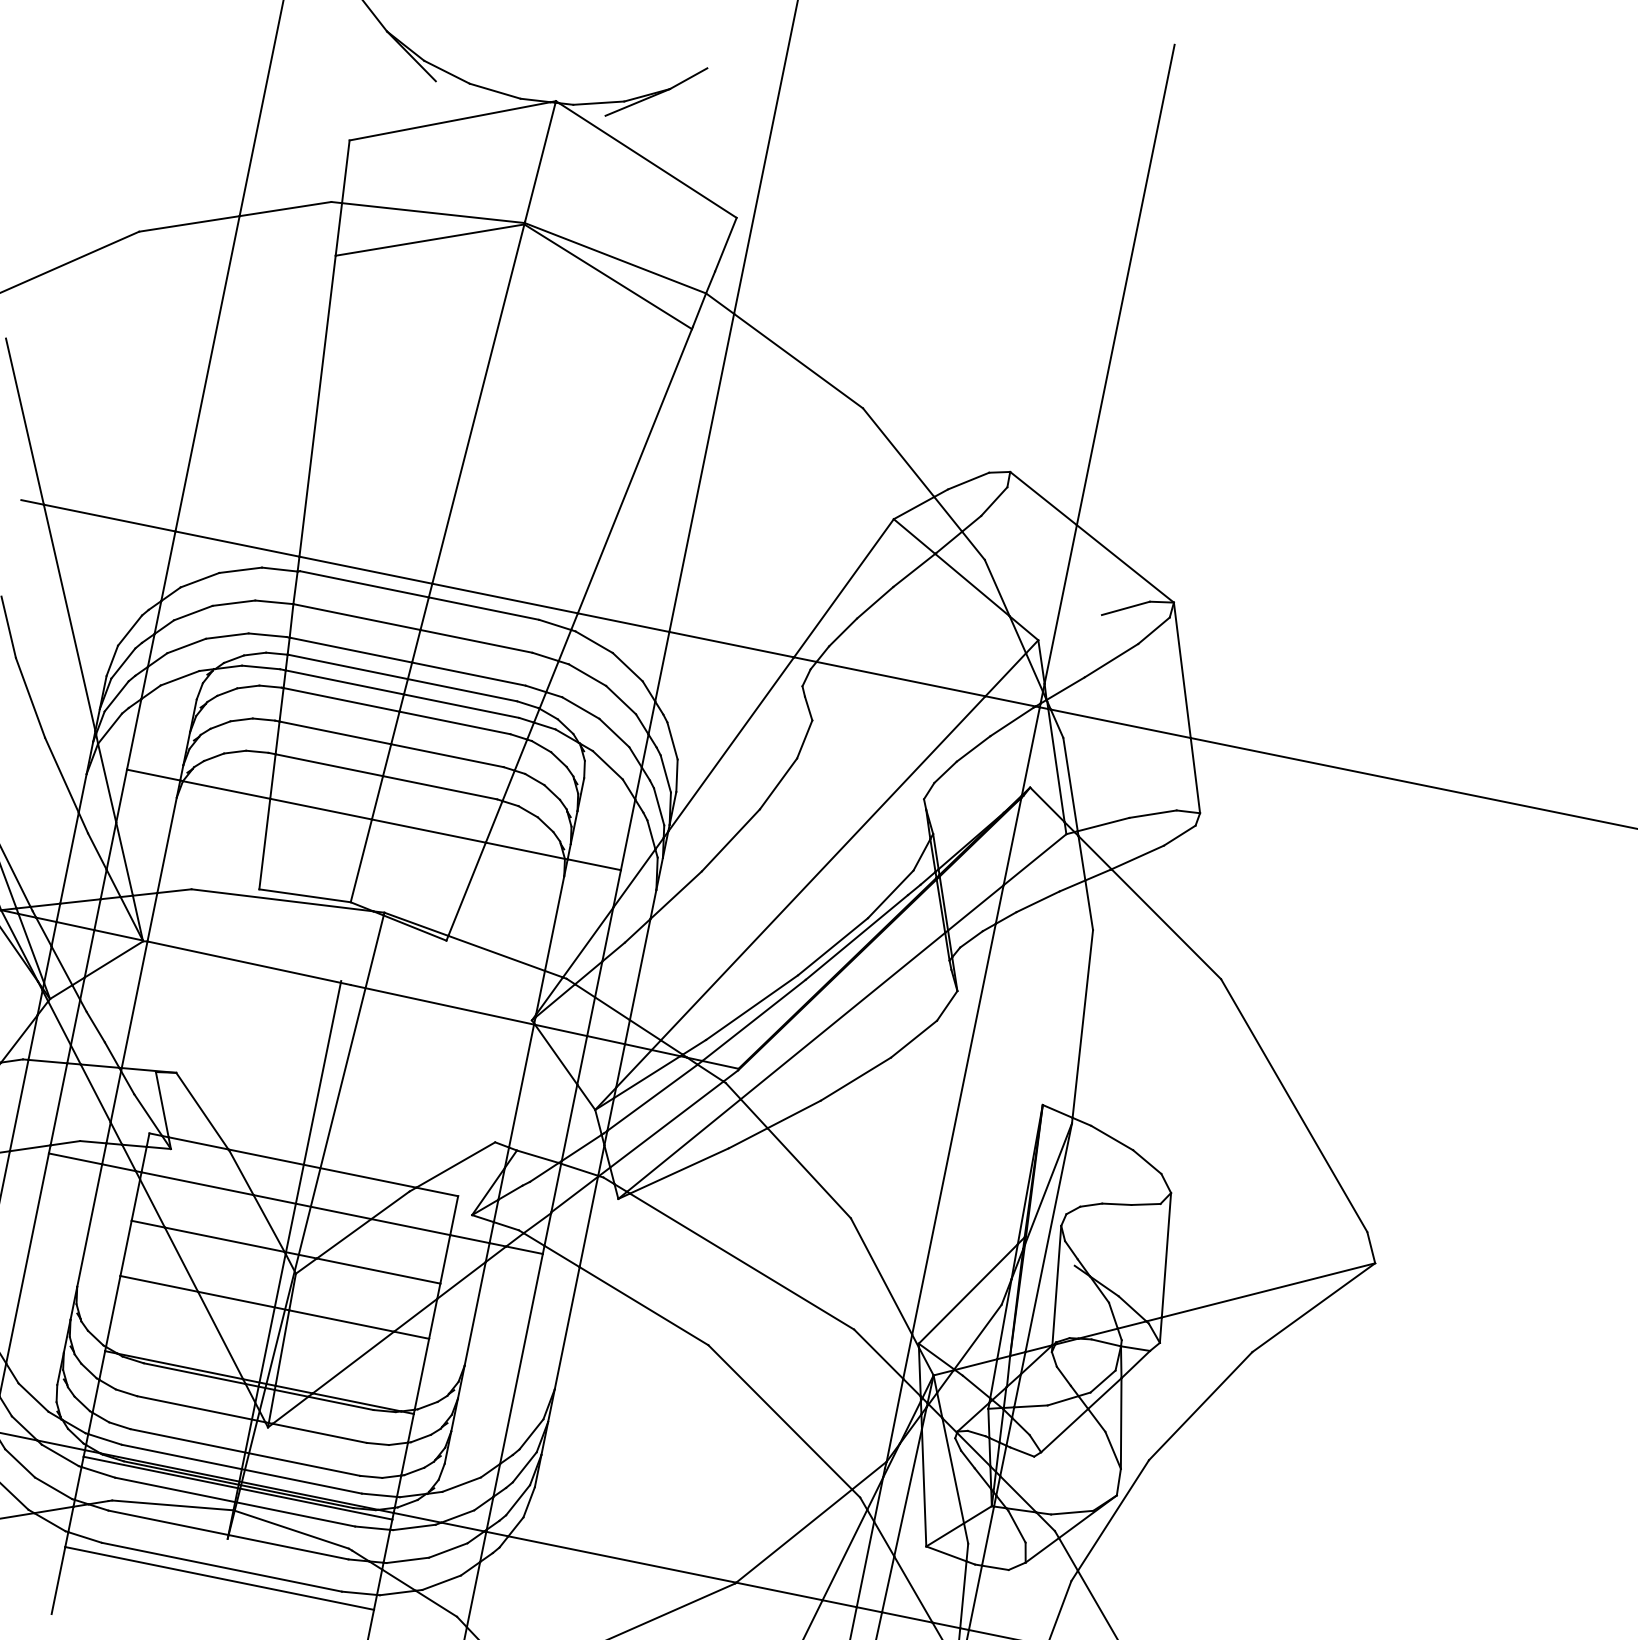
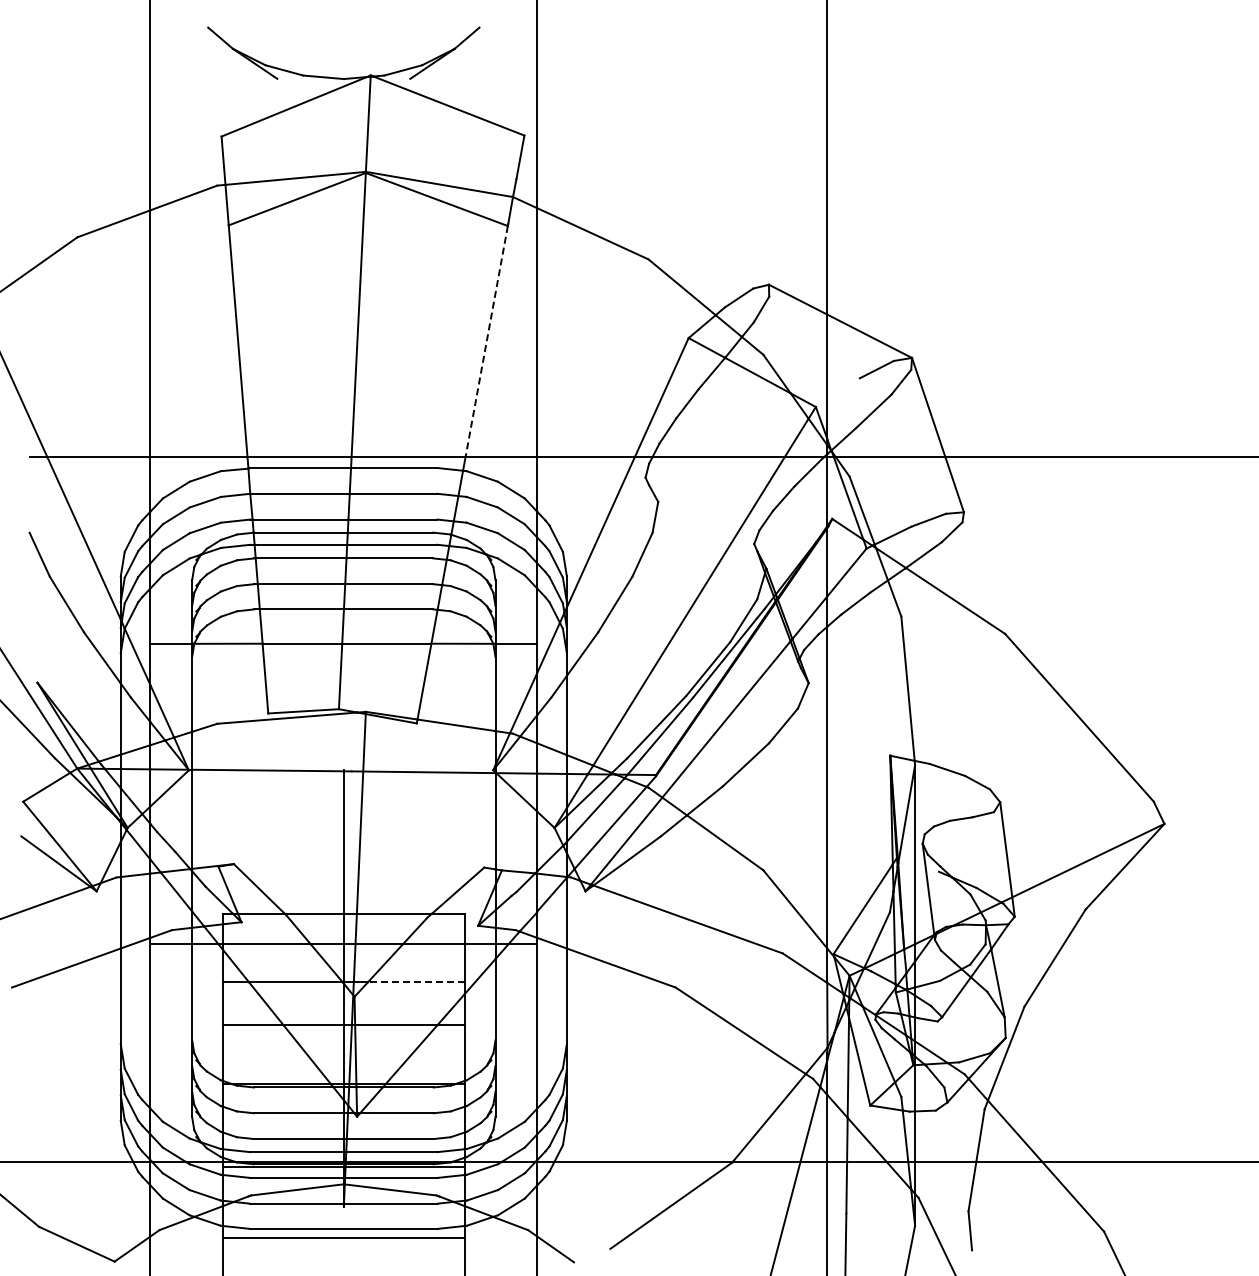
line: (634, 471) -> (486, 341), solid -> dashed
line: (377, 1271) -> (415, 982), solid -> dashed

